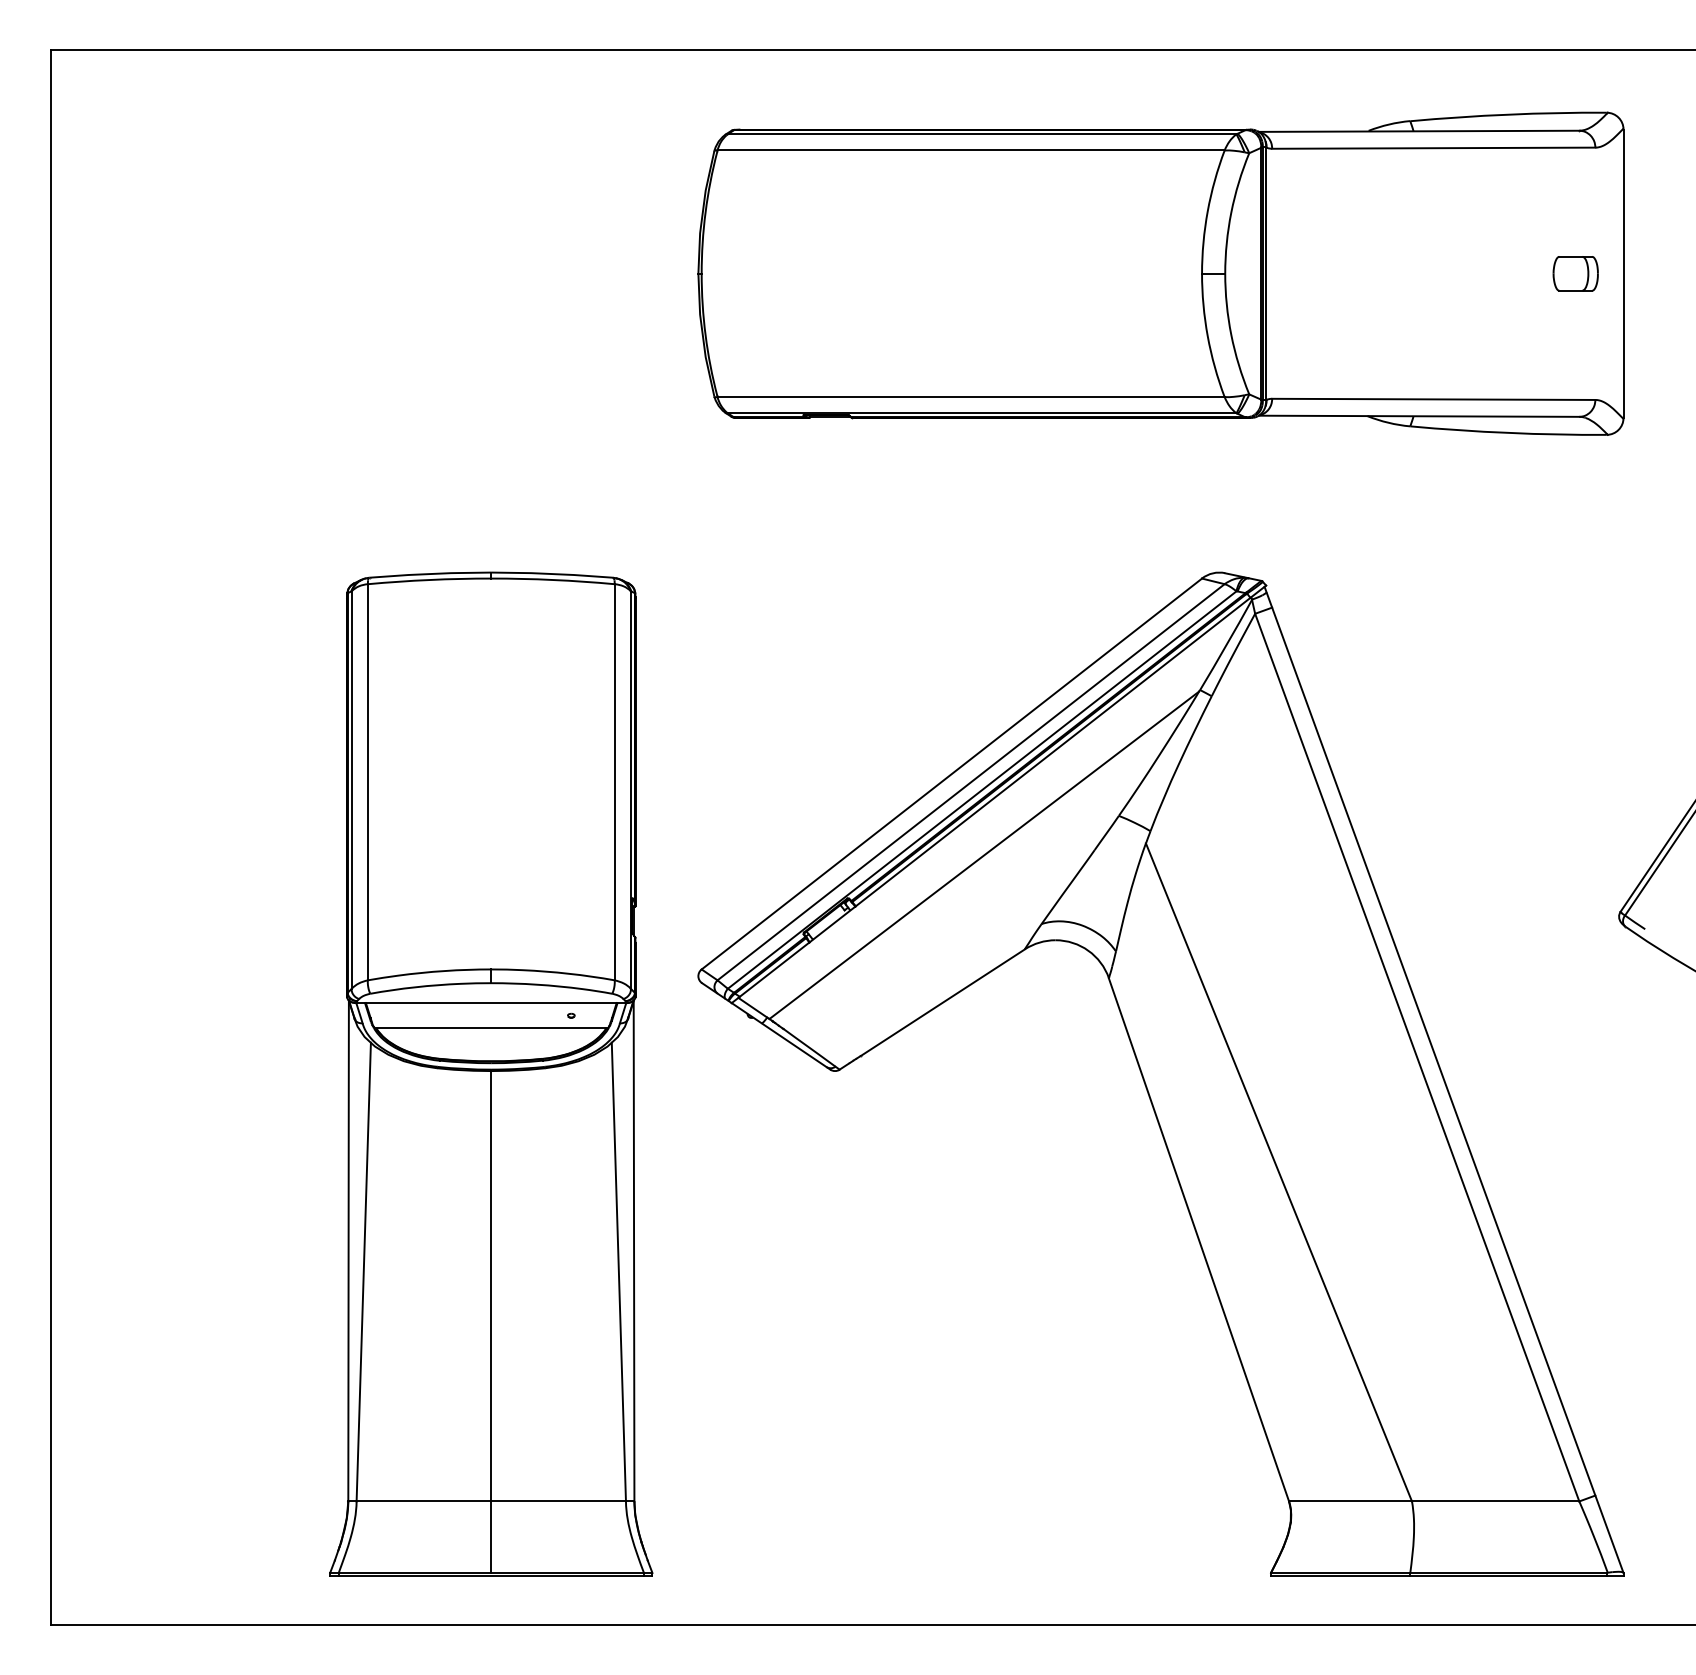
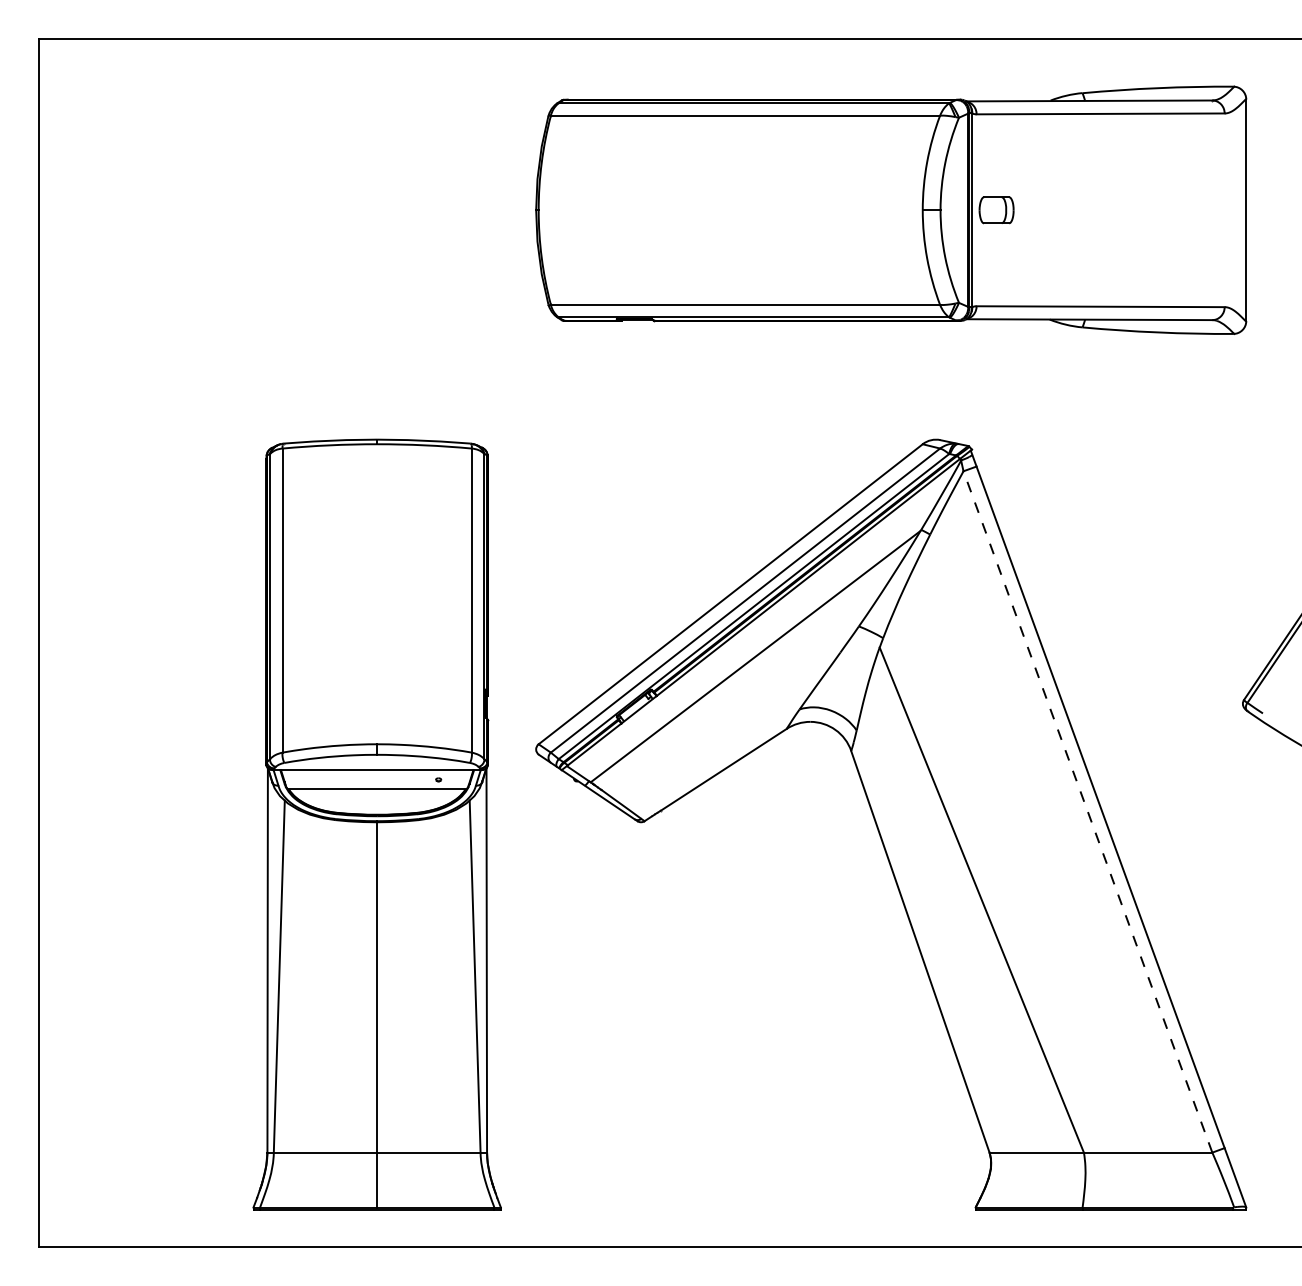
part: (1575, 274) -> (996, 210), moved
line: (1416, 1057) -> (1087, 811), solid -> dashed

